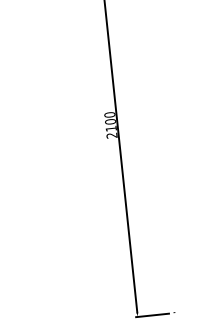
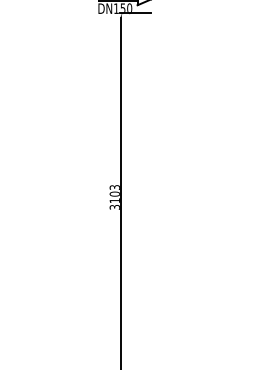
text: (110, 125) -> (114, 197), 2100 -> 3103

